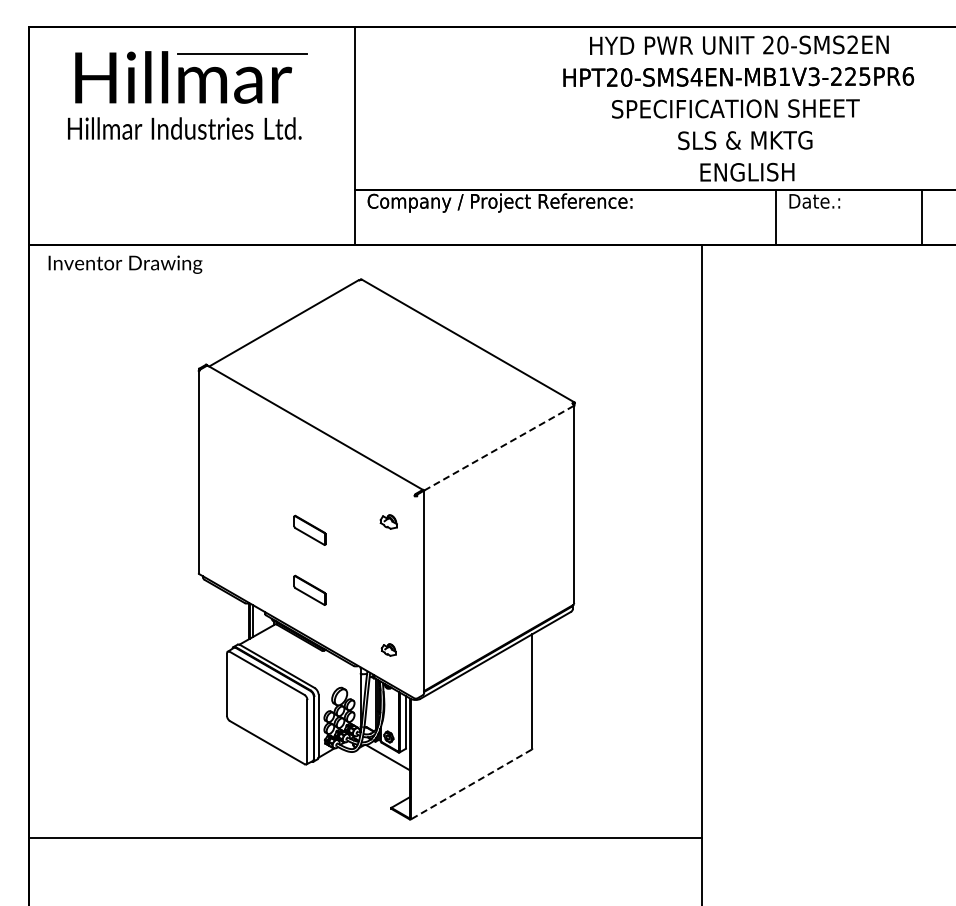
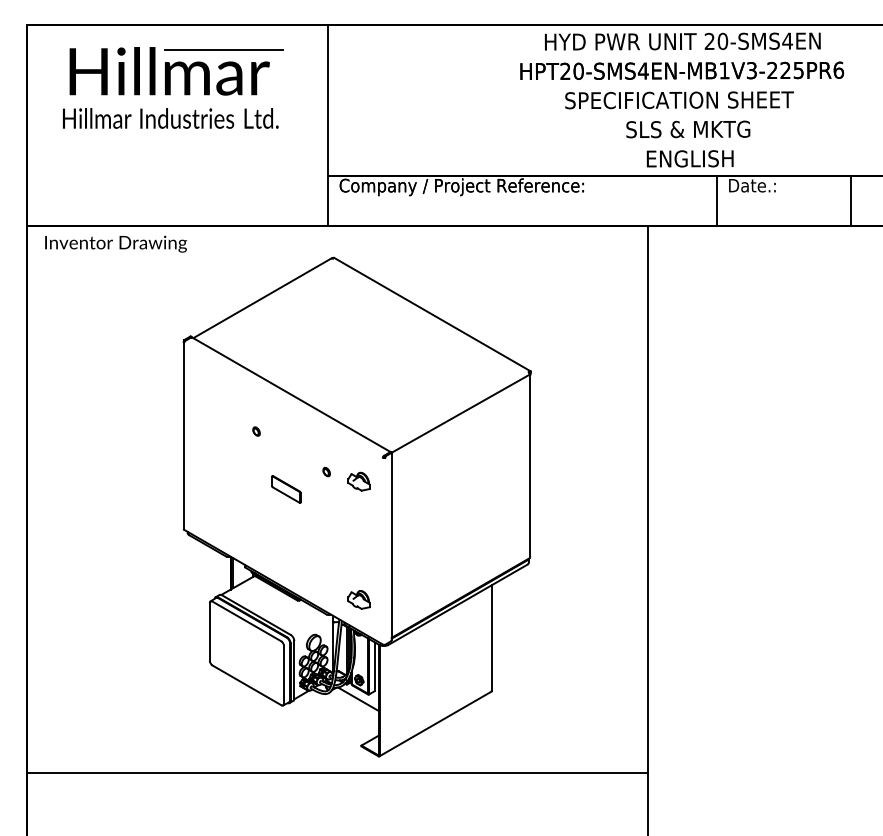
text: (852, 44) -> (787, 40), 20-SMS2EN -> 20-SMS4EN
line: (498, 448) -> (460, 413), dashed -> solid
part: (277, 467) -> (256, 431), added
part: (353, 511) -> (326, 472), added
part: (388, 521) -> (358, 481), size x1.43
part: (309, 589) -> (285, 544), removed
part: (388, 649) -> (358, 599), size x1.67
line: (471, 784) -> (435, 724), dashed -> solid

